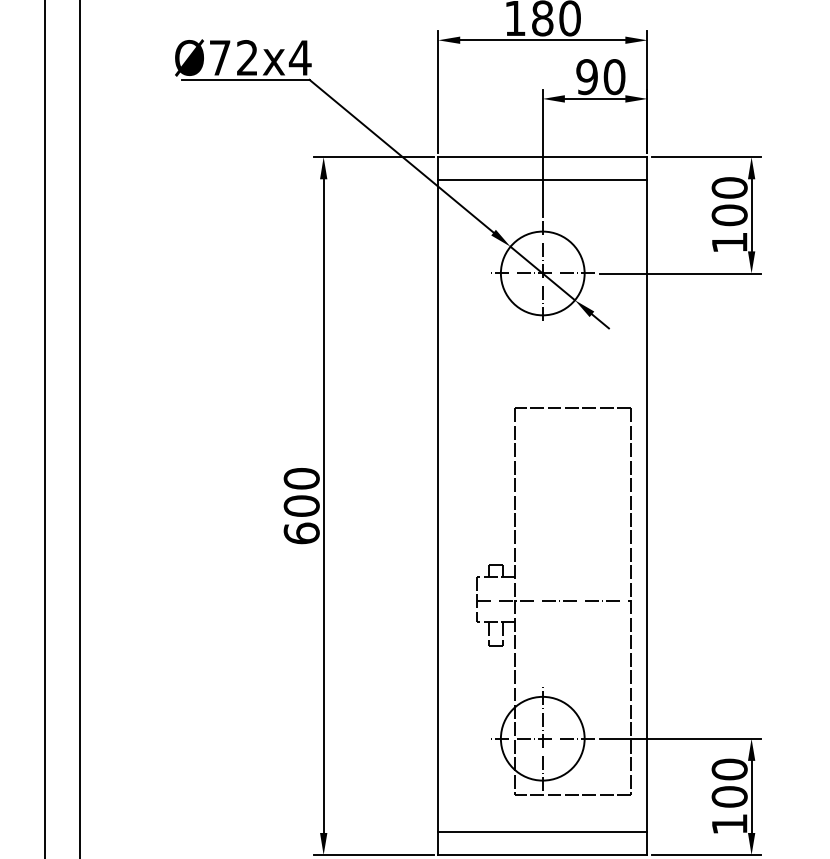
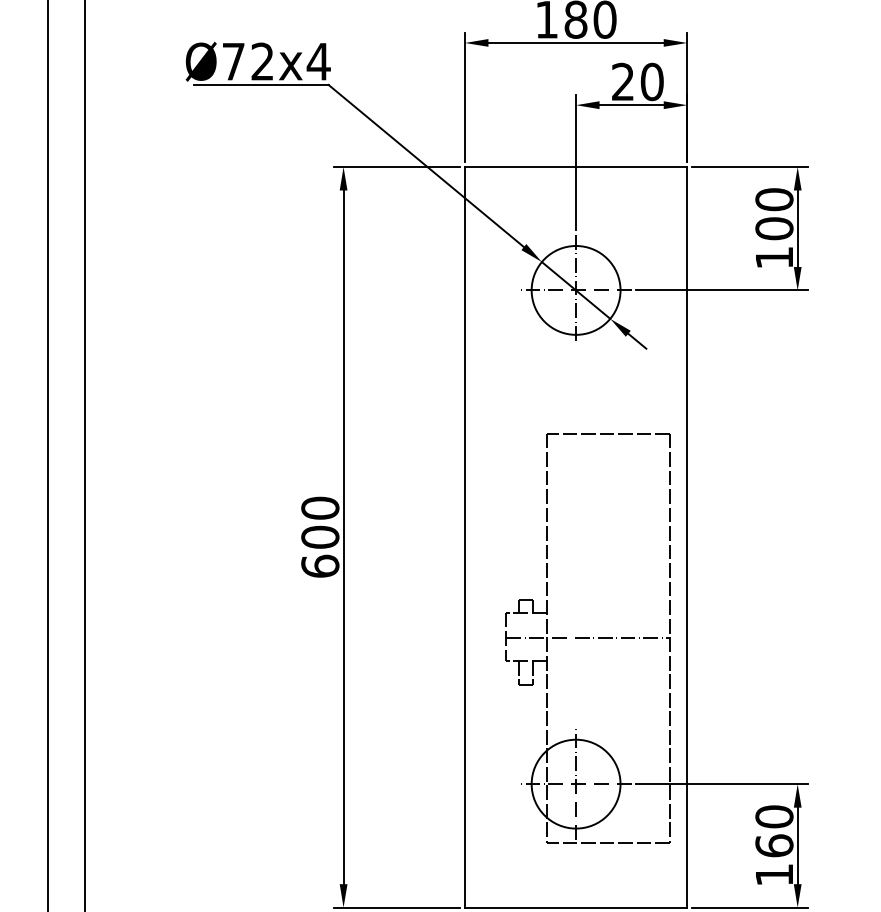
text: (586, 77) -> (622, 82), 90 -> 20
line: (542, 180) -> (575, 191), removed
text: (729, 796) -> (774, 845), 100 -> 160
line: (542, 831) -> (575, 882), removed

